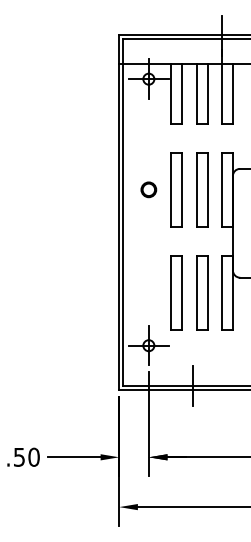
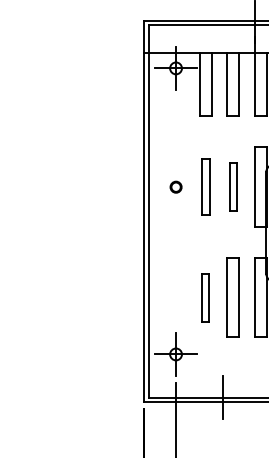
part: (148, 189) -> (175, 186), size x0.7
part: (176, 189) -> (205, 186), size x0.7
part: (202, 189) -> (233, 186), size x0.6
part: (176, 292) -> (205, 297), size x0.6

